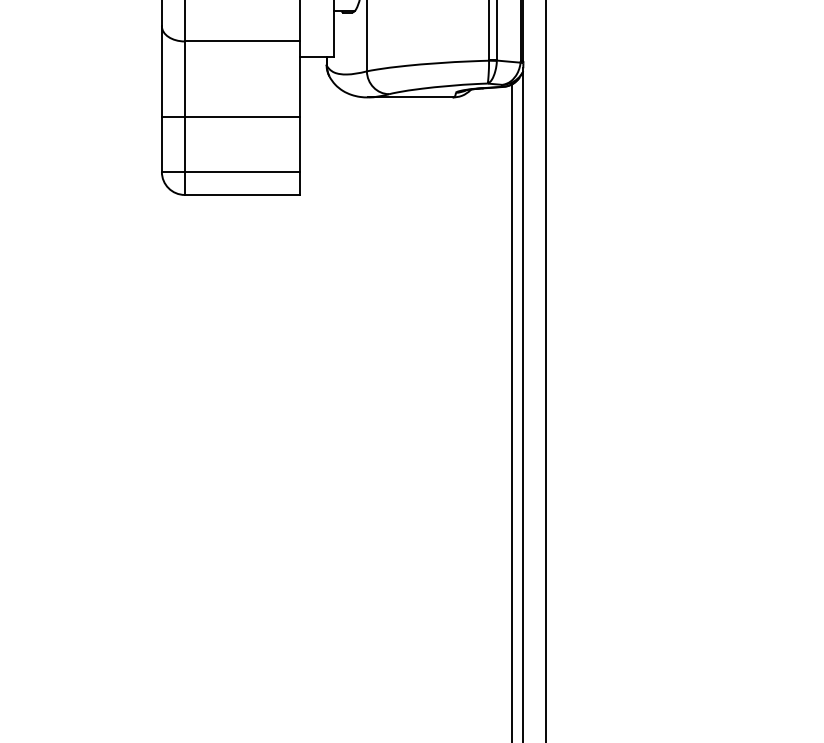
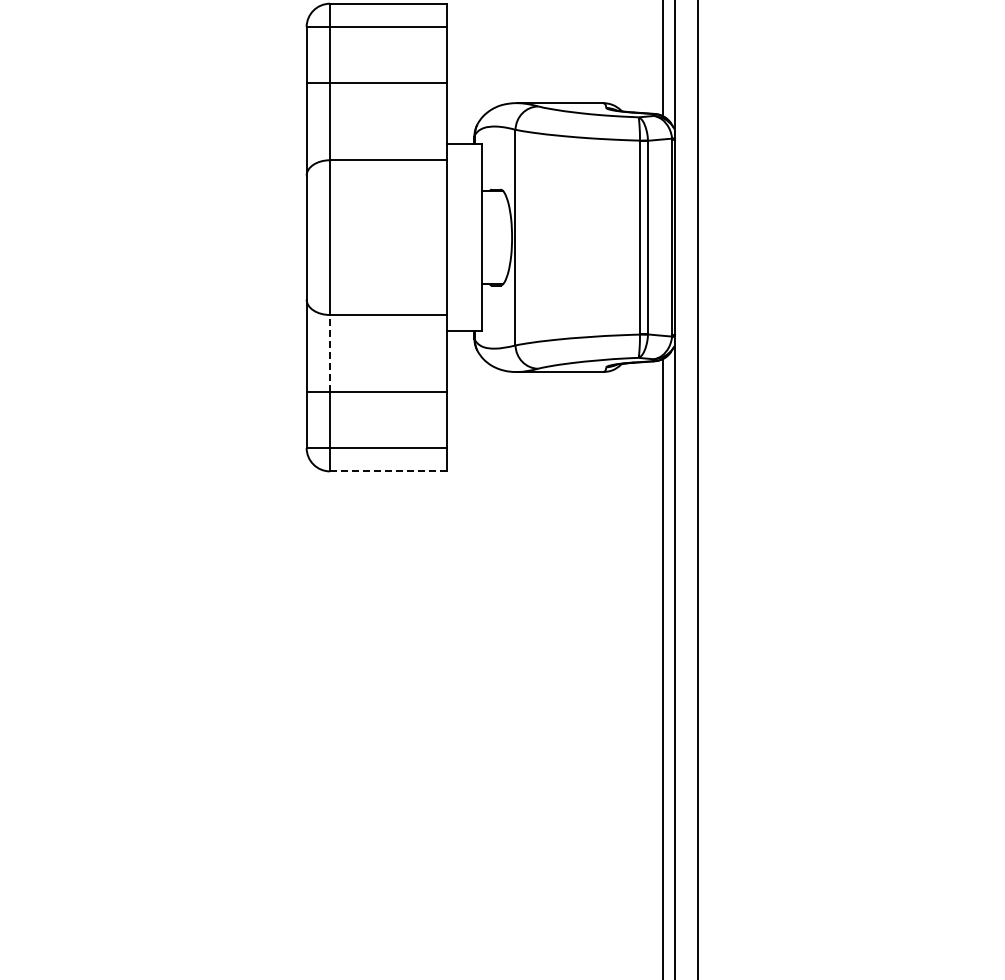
line: (185, 79) -> (330, 353), solid -> dashed
line: (243, 195) -> (389, 471), solid -> dashed

